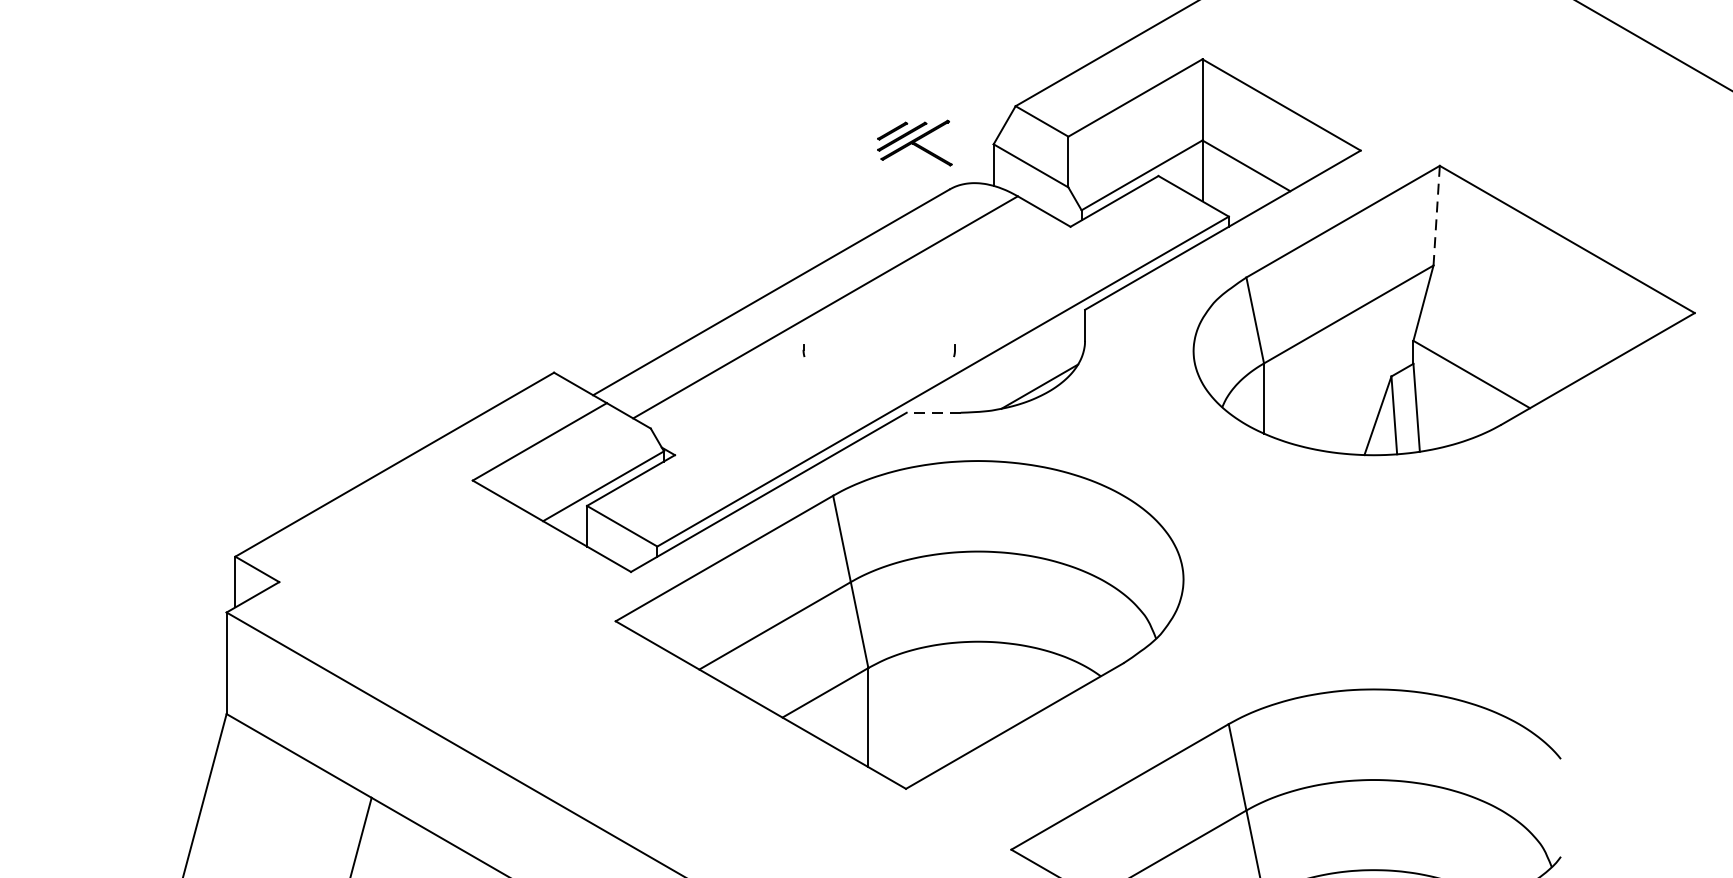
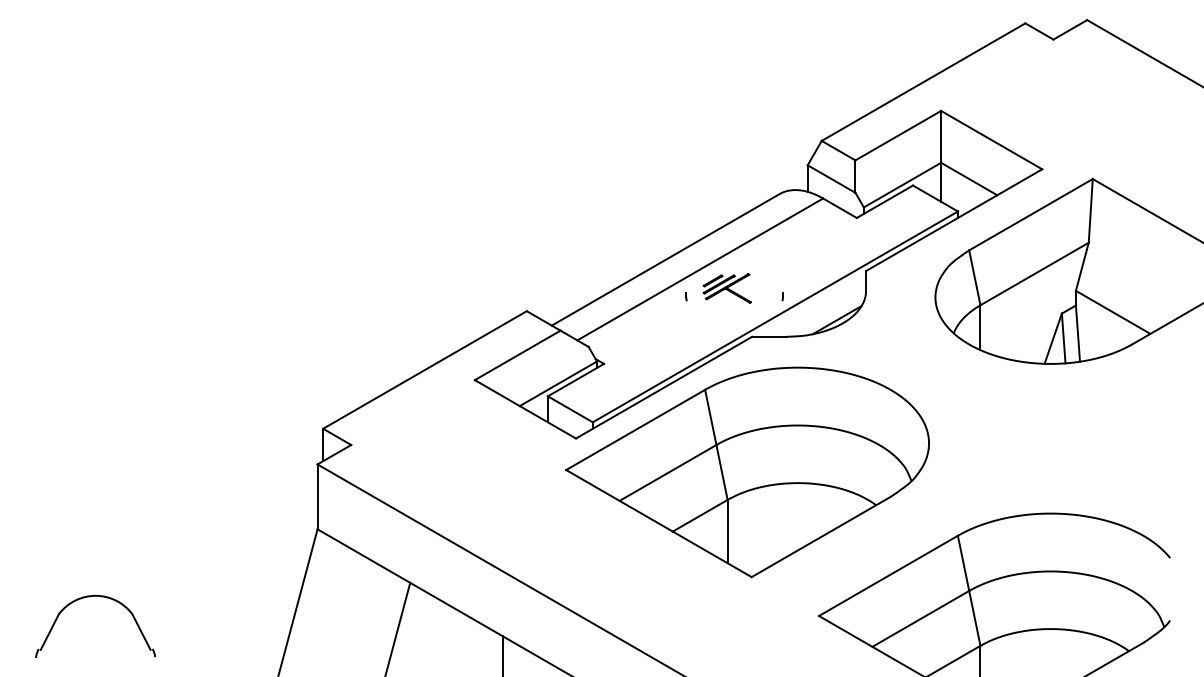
part: (913, 143) -> (726, 288), moved
line: (1436, 215) -> (1090, 210), dashed -> solid
line: (932, 412) -> (768, 336), dashed -> solid

